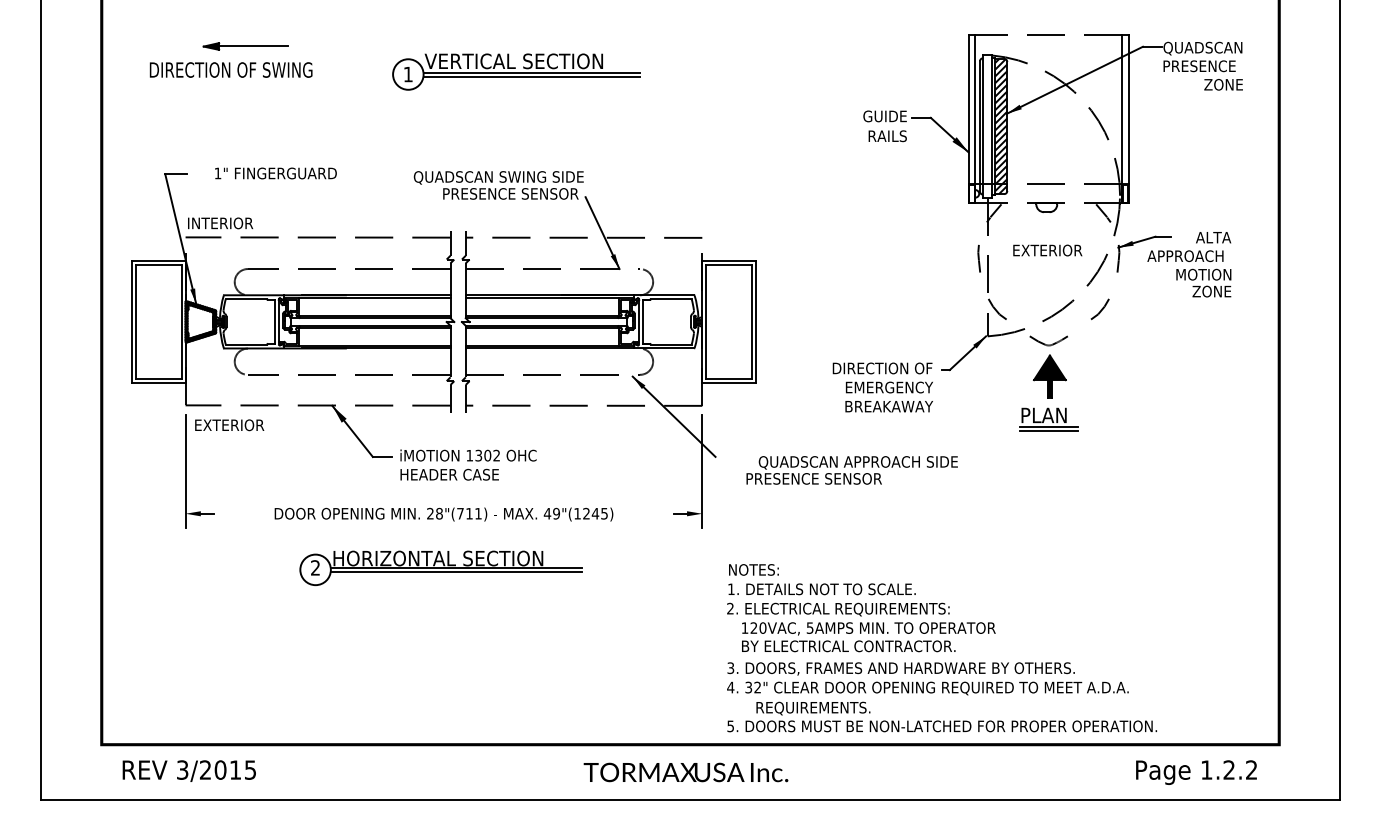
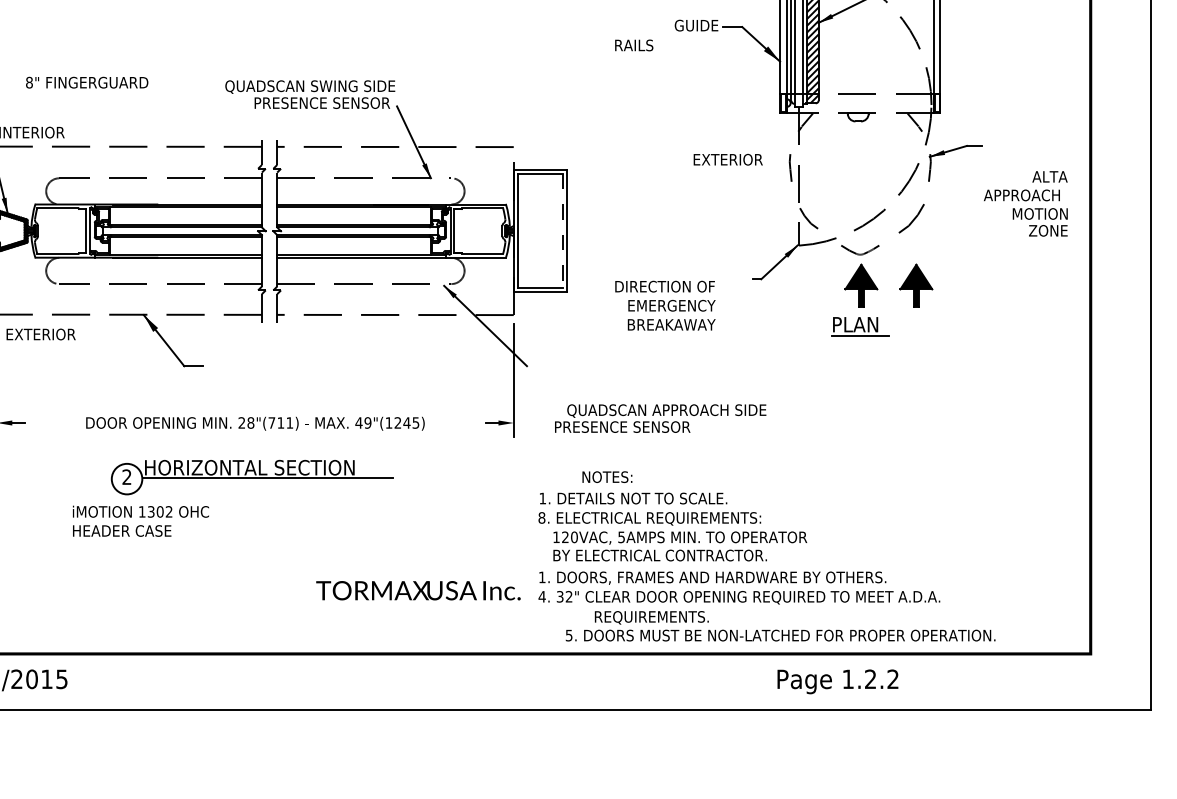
text: (887, 136) -> (633, 45), moved
text: (217, 173) -> (28, 82), 1" -> 8"
text: (1047, 250) -> (727, 159), moved
text: (1189, 264) -> (1025, 203), moved
part: (1099, 308) -> (910, 217), size x1.4
line: (751, 322) -> (562, 231), solid -> dashed
part: (1104, 376) -> (915, 285), added
text: (882, 387) -> (664, 305), moved
line: (1048, 430) -> (859, 339), removed
text: (468, 464) -> (140, 520), moved
text: (851, 470) -> (659, 418), moved
text: (753, 569) -> (606, 476), moved
line: (456, 572) -> (267, 481), removed
text: (730, 608) -> (541, 517), 2. -> 8.
text: (730, 668) -> (541, 577), 3. -> 1.
text: (941, 716) -> (779, 625), moved
text: (685, 772) -> (417, 590), moved
text: (1196, 772) -> (837, 681), moved

